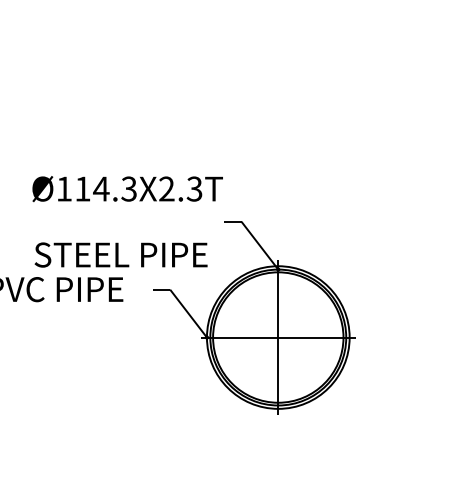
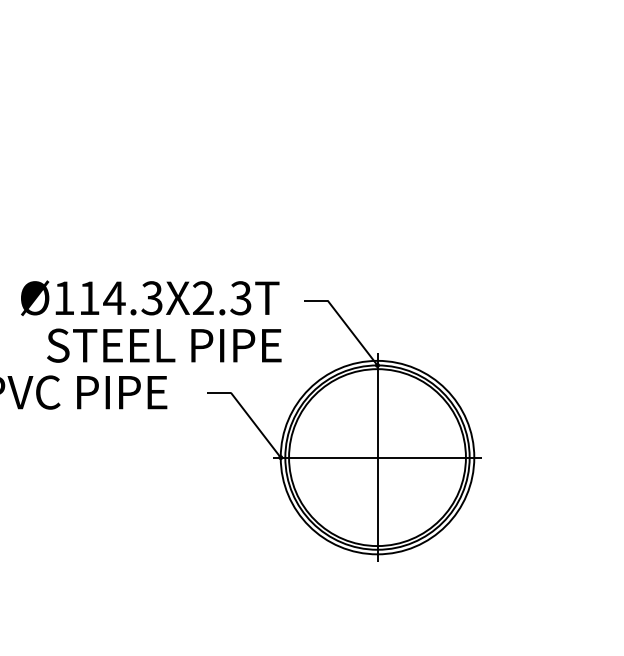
text: (127, 189) -> (149, 298), moved

